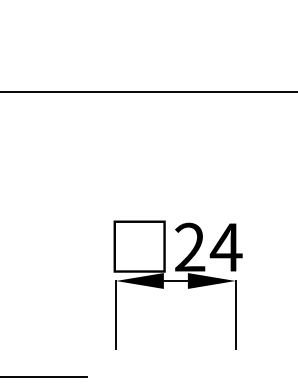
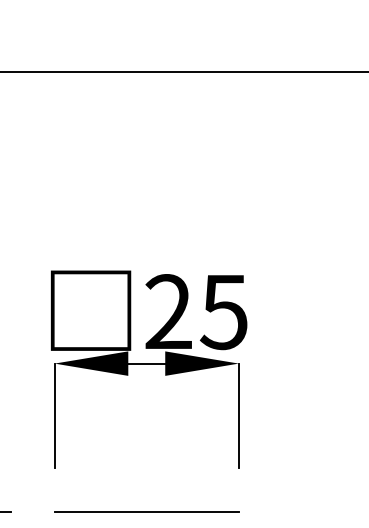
text: (225, 247) -> (223, 312), 24 -> 25
line: (175, 377) -> (146, 512), added

